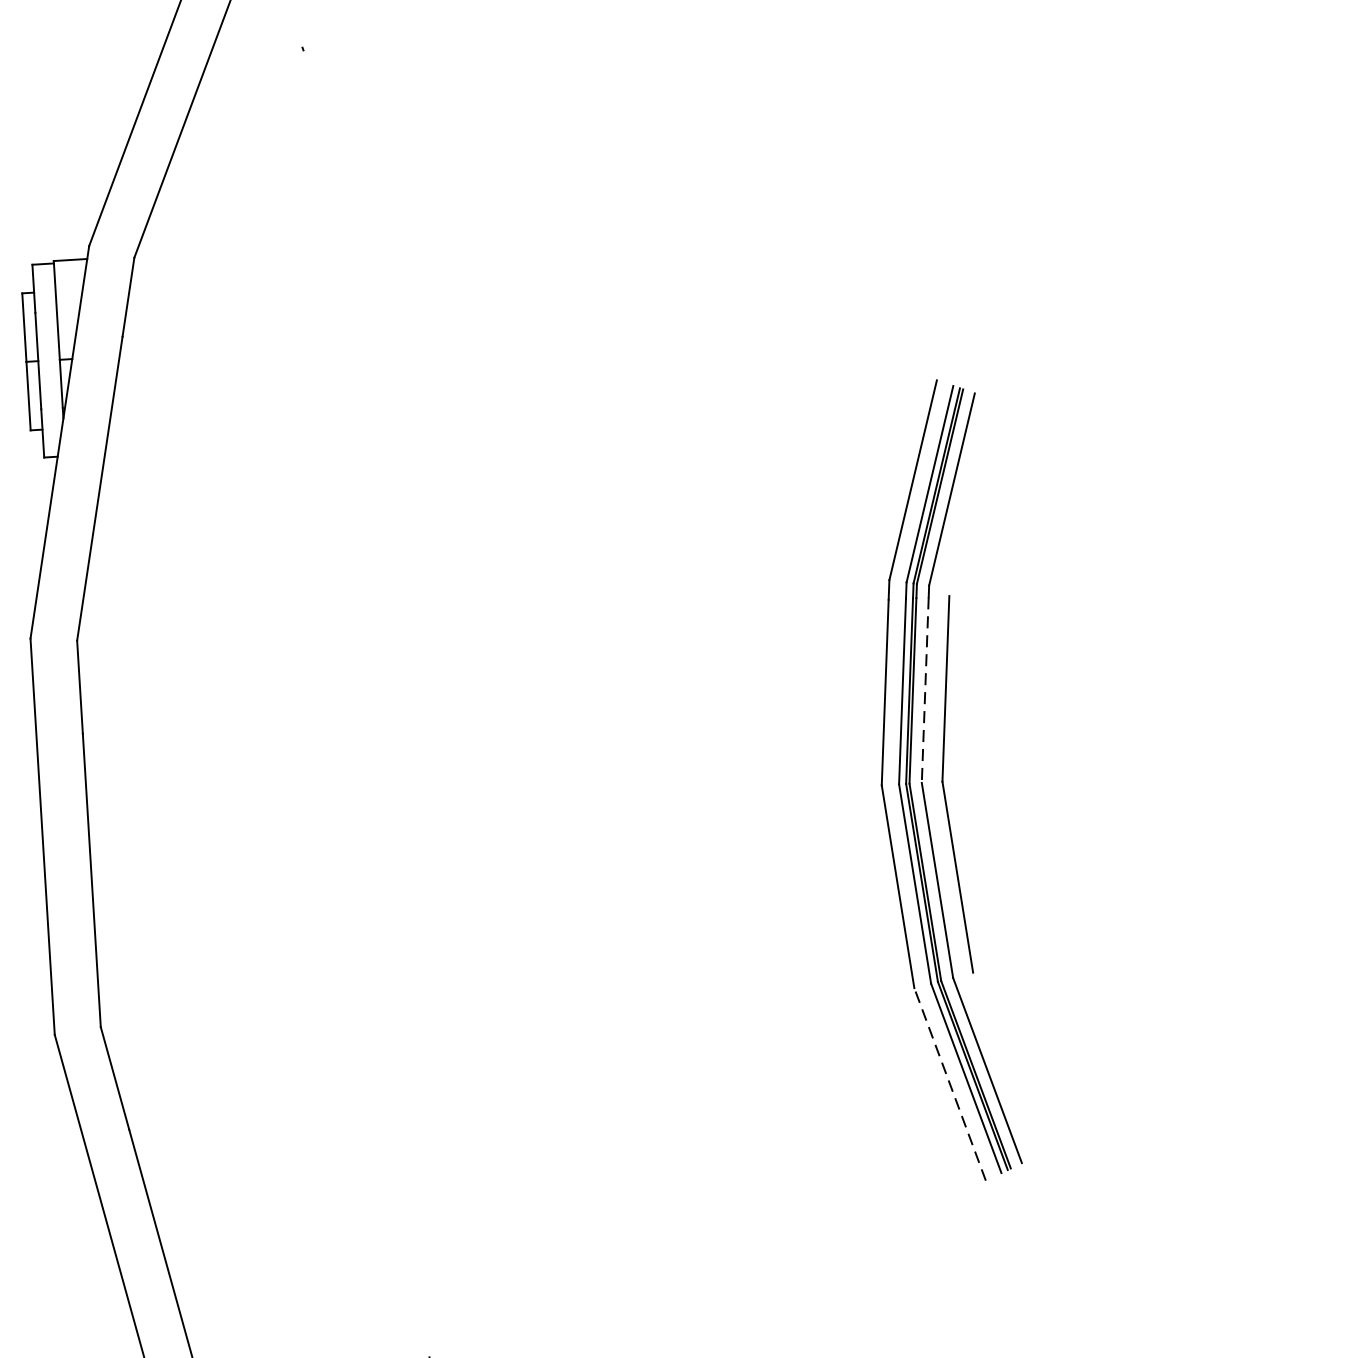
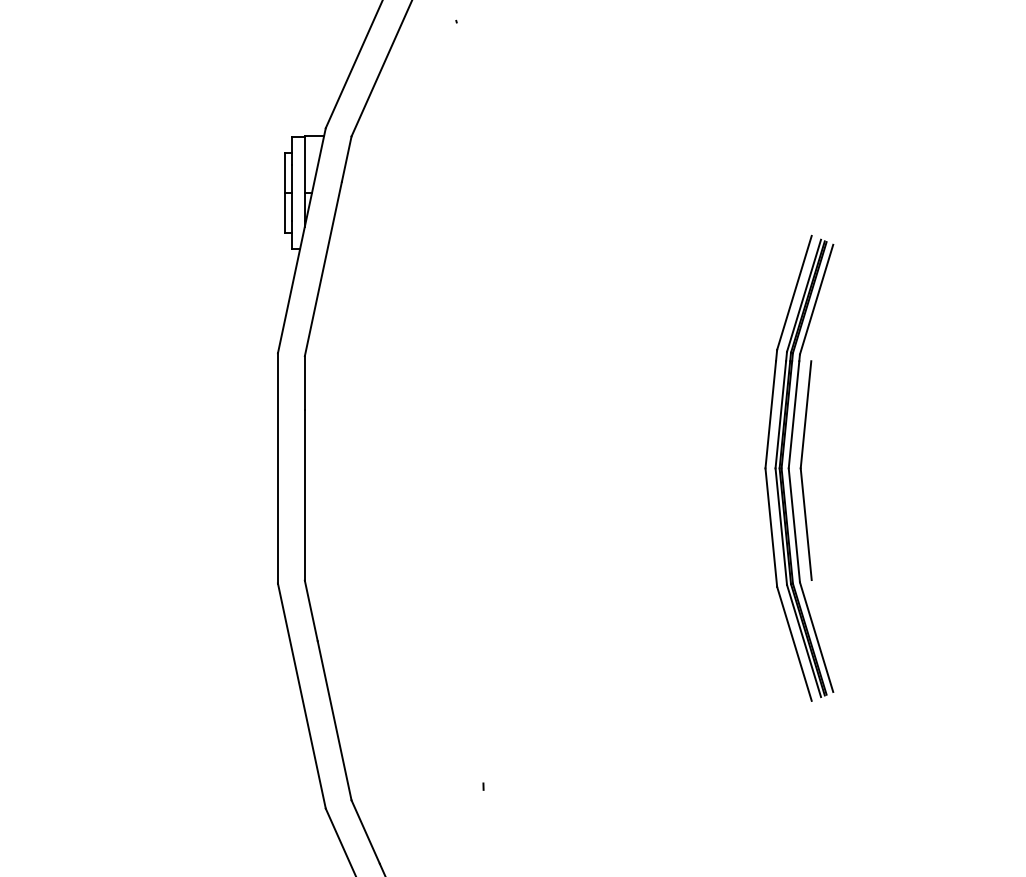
line: (926, 689) -> (794, 414), dashed -> solid
line: (950, 1083) -> (794, 643), dashed -> solid

